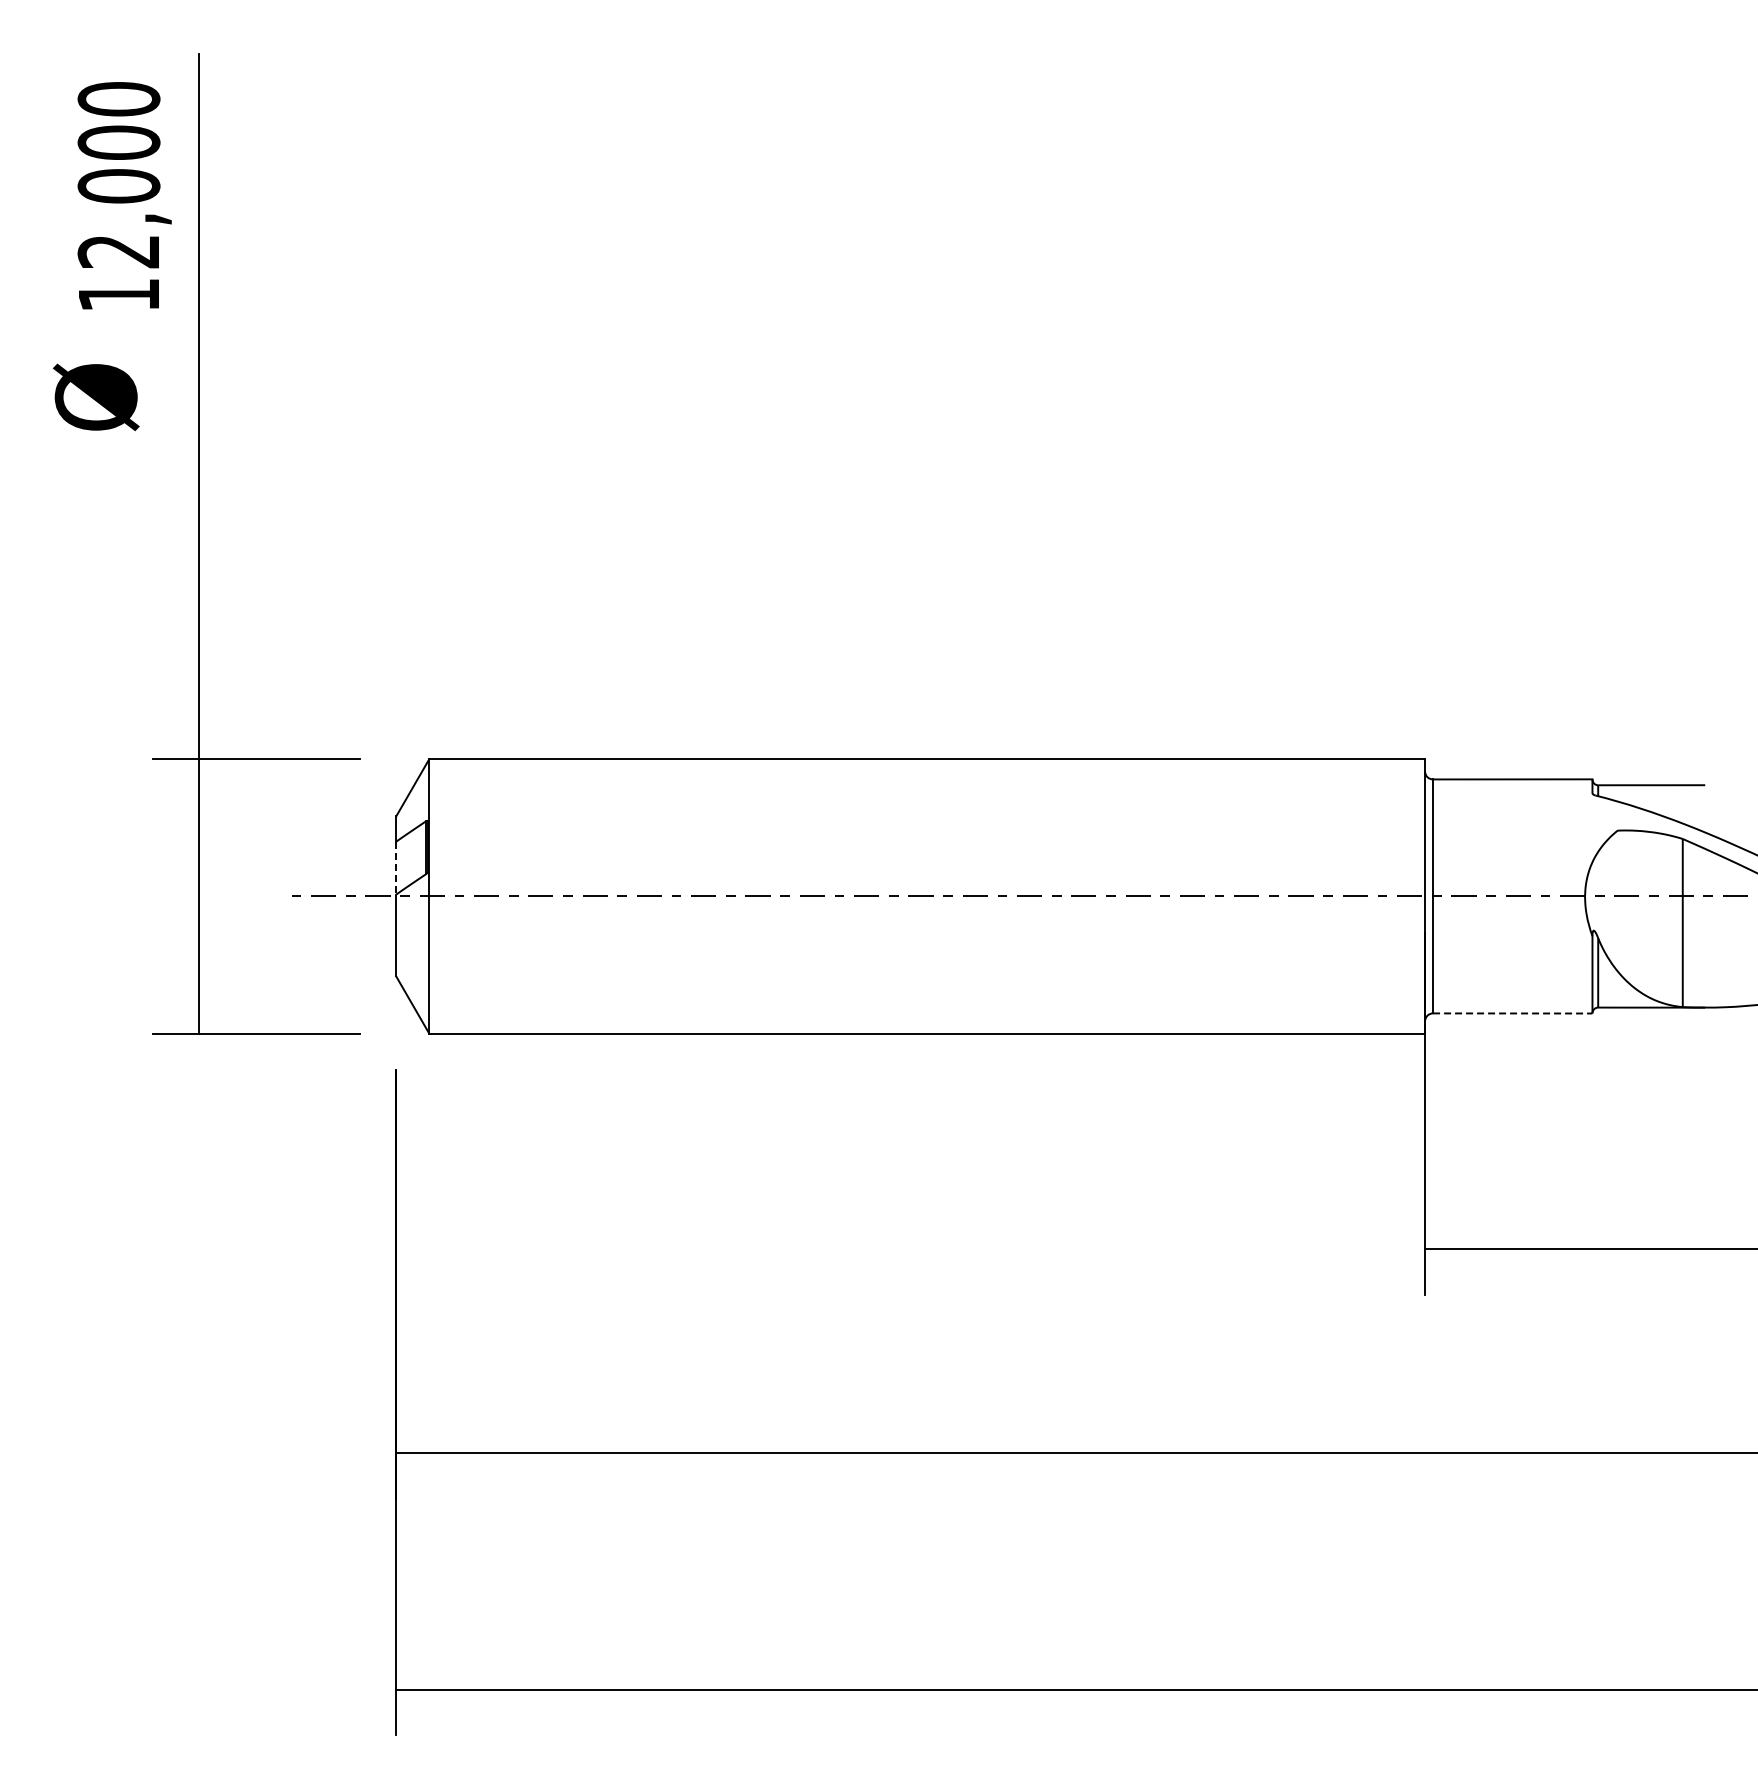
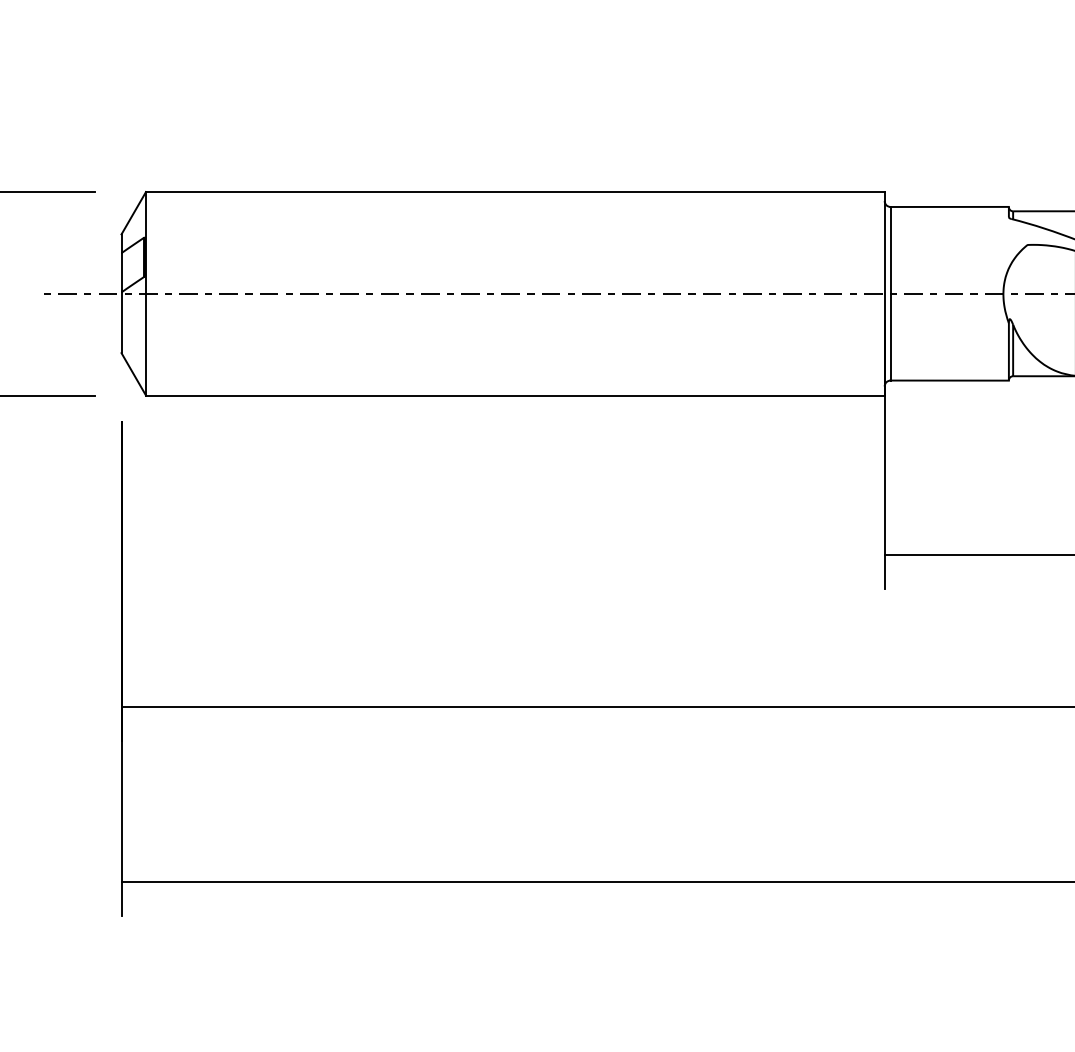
line: (396, 868) -> (121, 273), dashed -> solid
line: (1512, 1013) -> (949, 380), dashed -> solid

